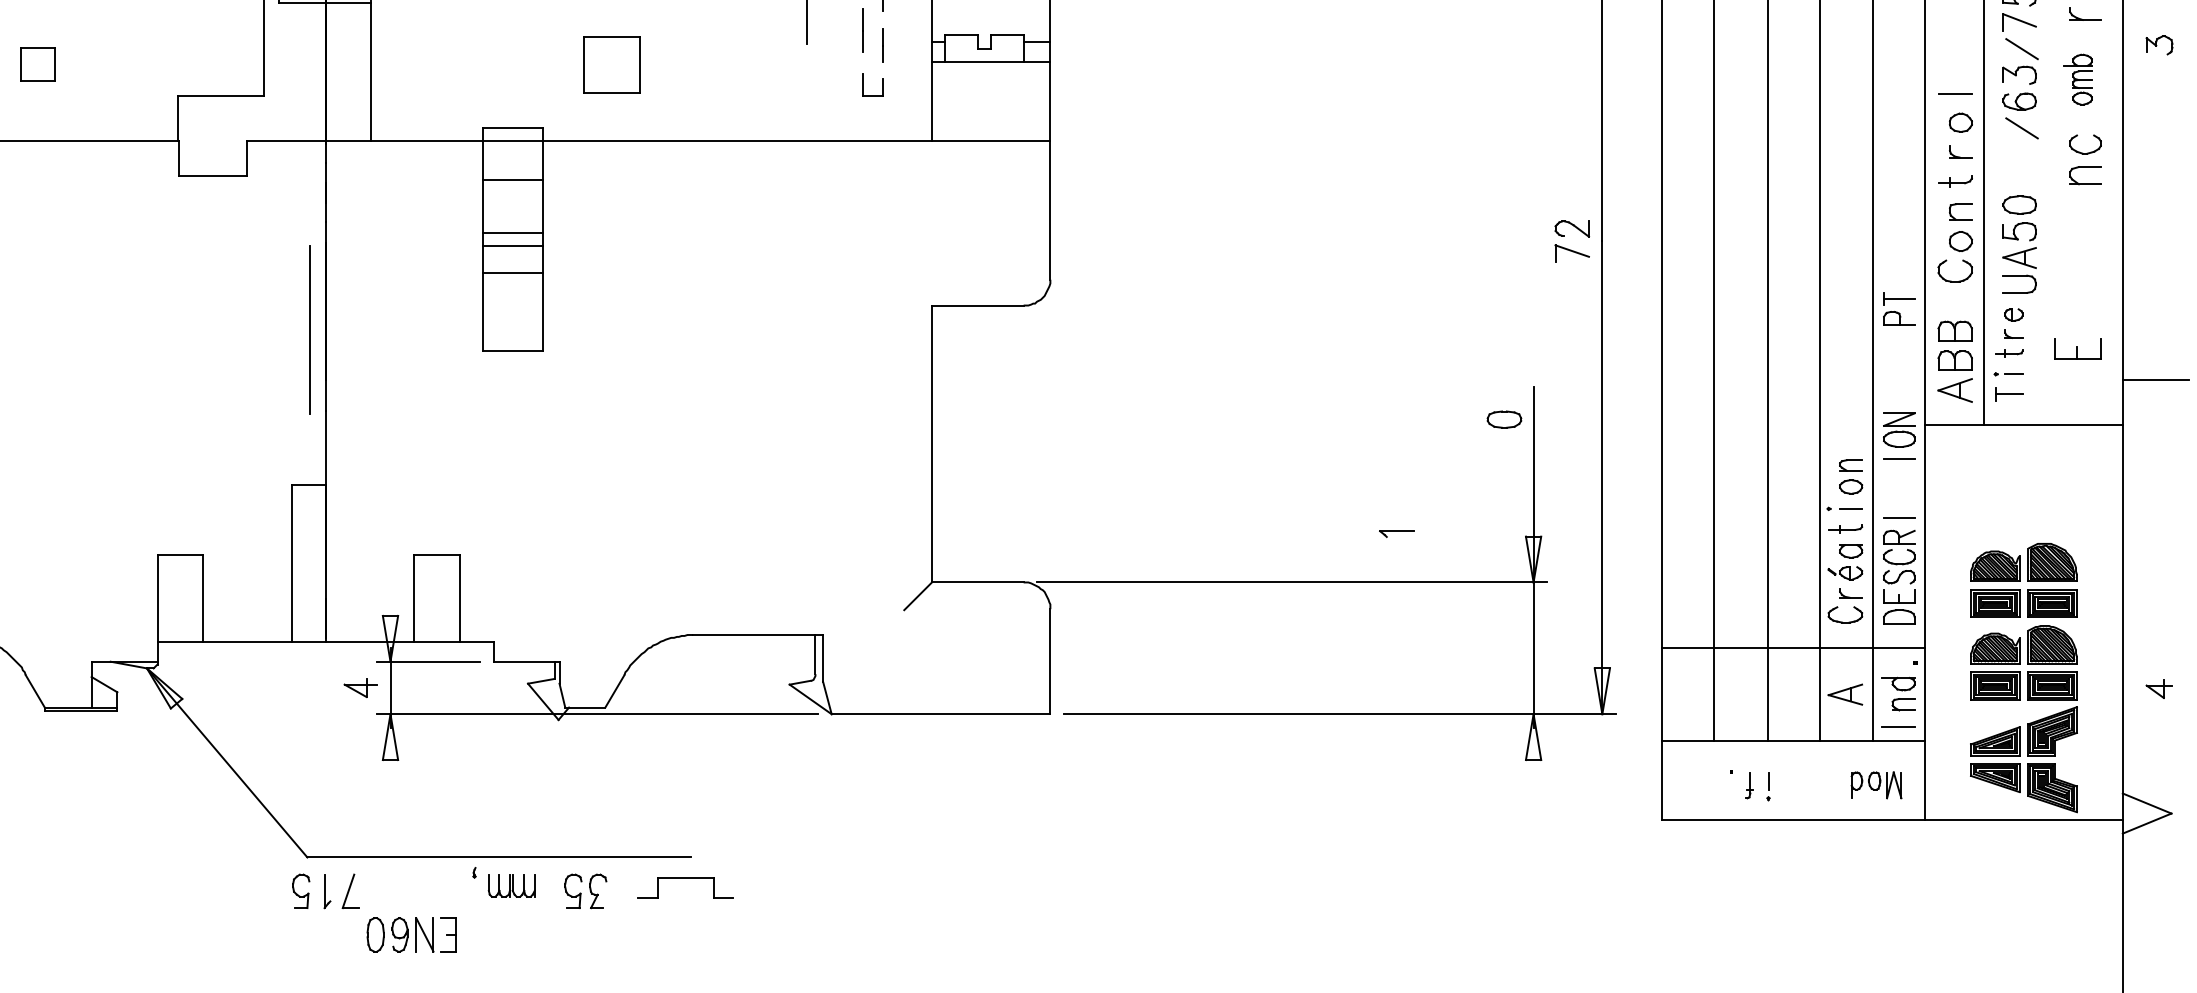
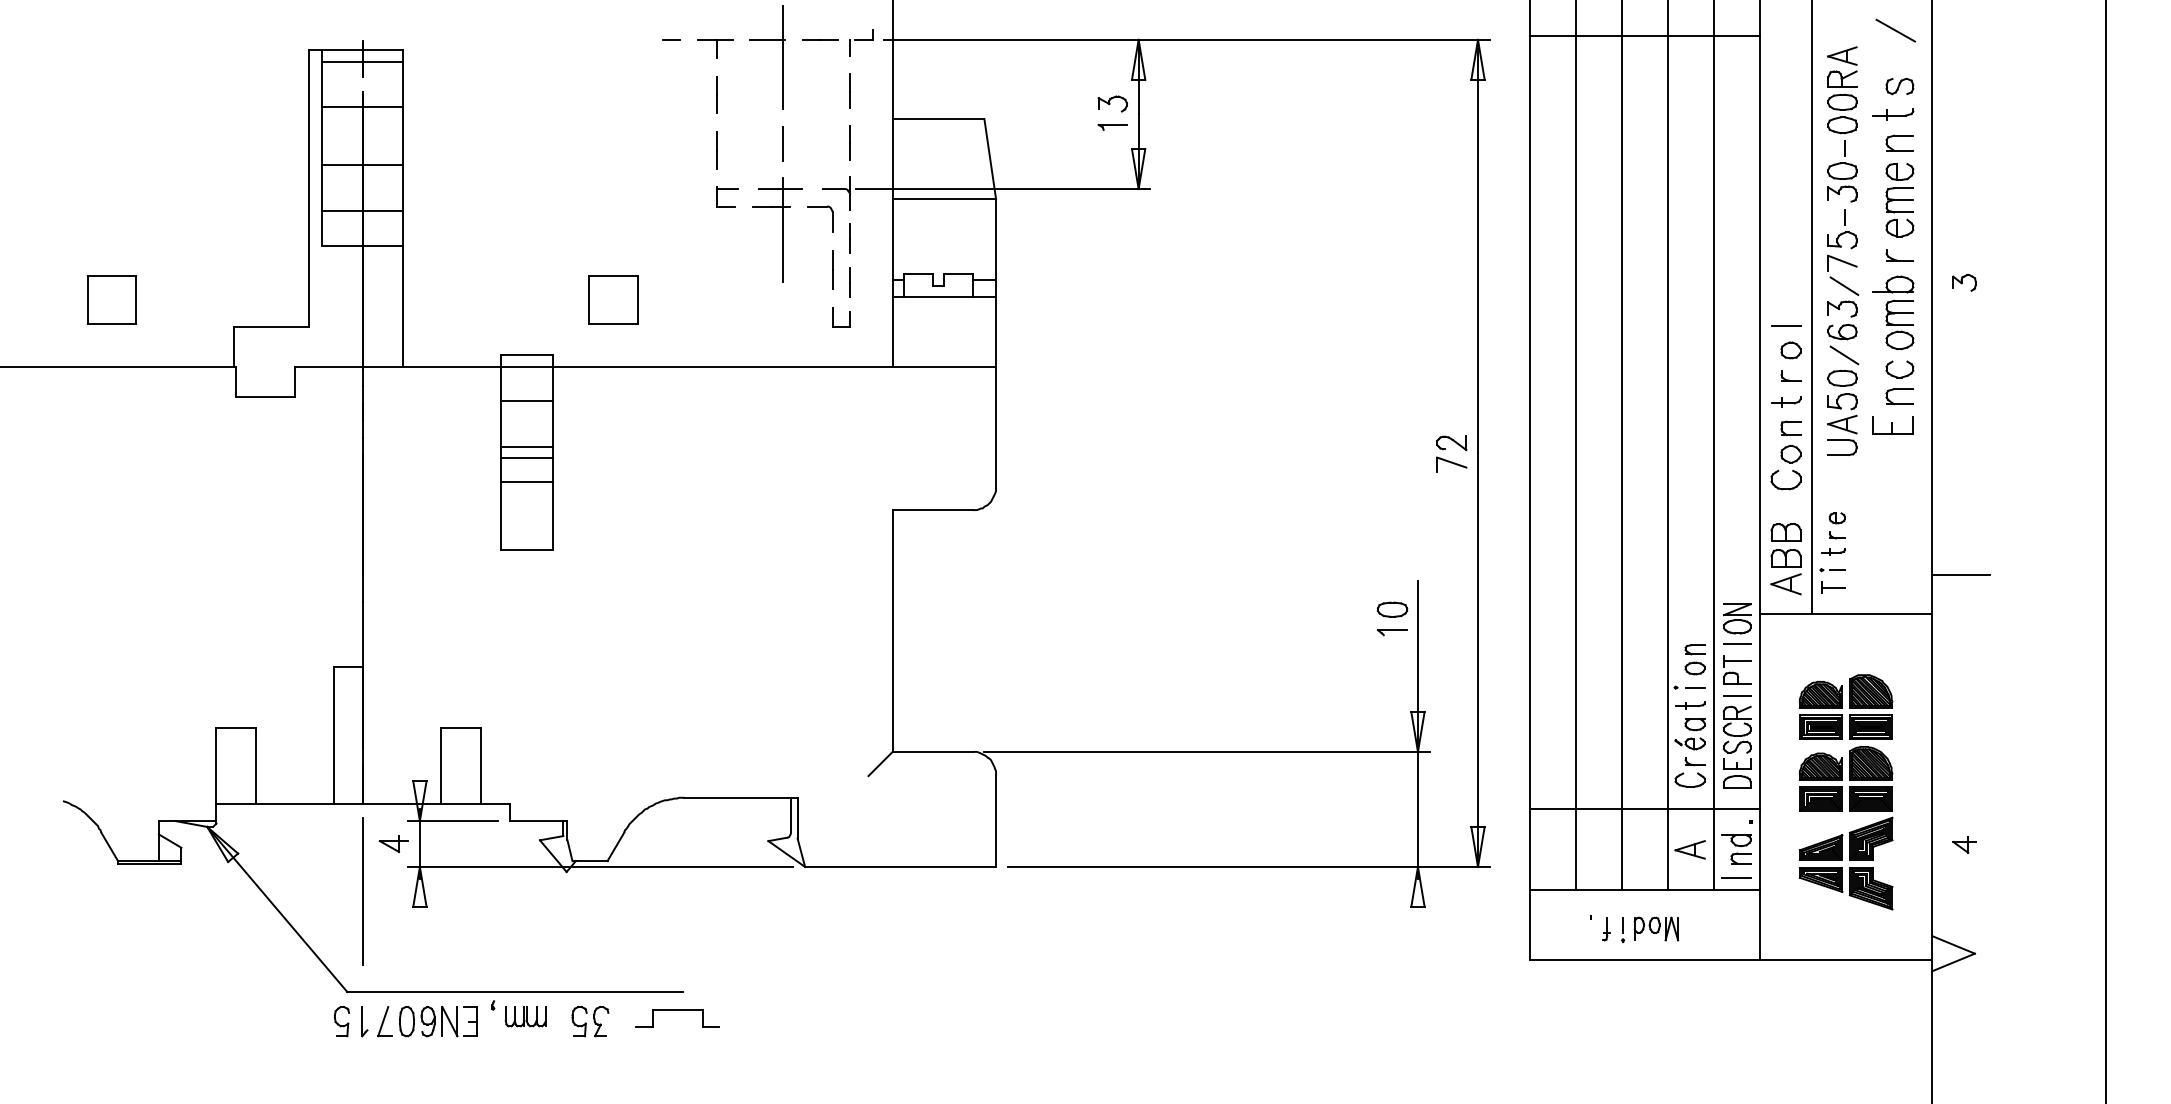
part: (37, 64) -> (111, 299), size x1.67
part: (2078, 79) -> (1893, 312), size x1.67
part: (2019, 244) -> (1842, 412), moved
part: (1899, 308) -> (1737, 669), moved
line: (308, 330) -> (362, 891), moved
part: (2077, 349) -> (1892, 425), moved
part: (1395, 533) -> (1391, 632), moved
part: (2023, 678) -> (1845, 792), moved
part: (1876, 784) -> (1656, 928), moved
part: (411, 934) -> (438, 1021), moved

